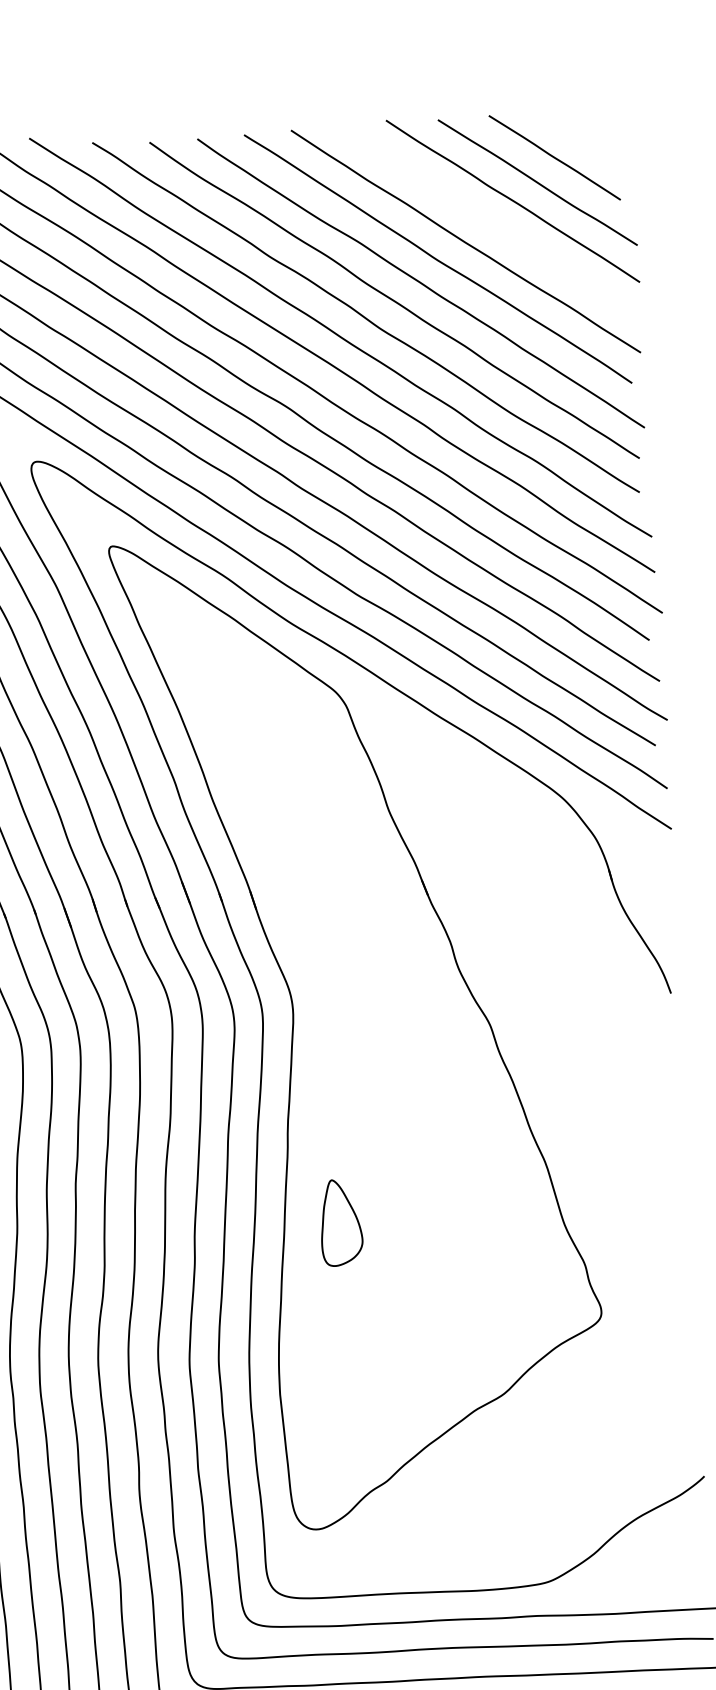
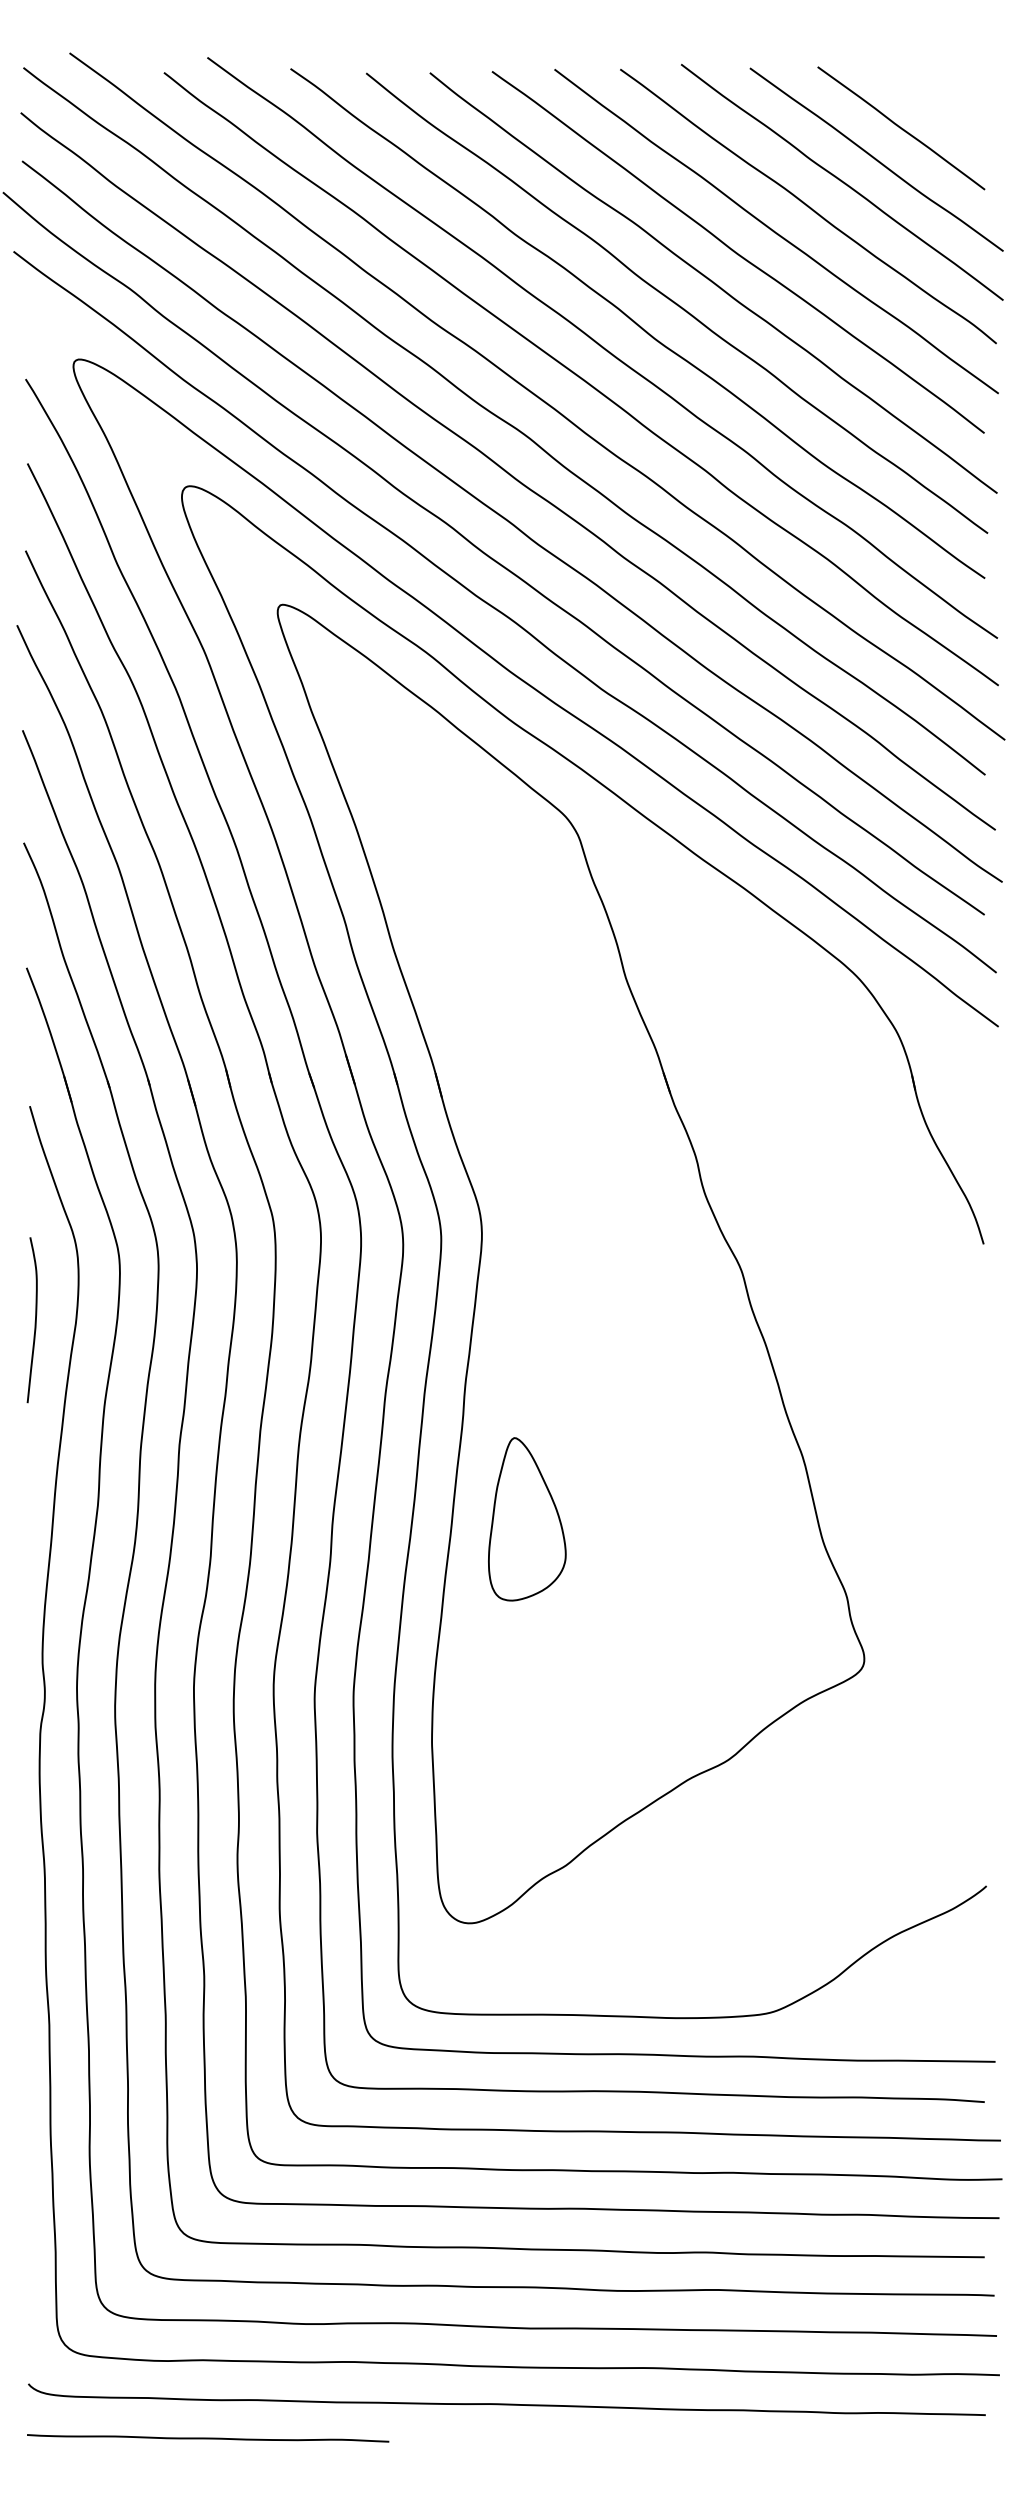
curve: (488, 221) -> (808, 206), added
part: (341, 1222) -> (527, 1519), size x1.43

